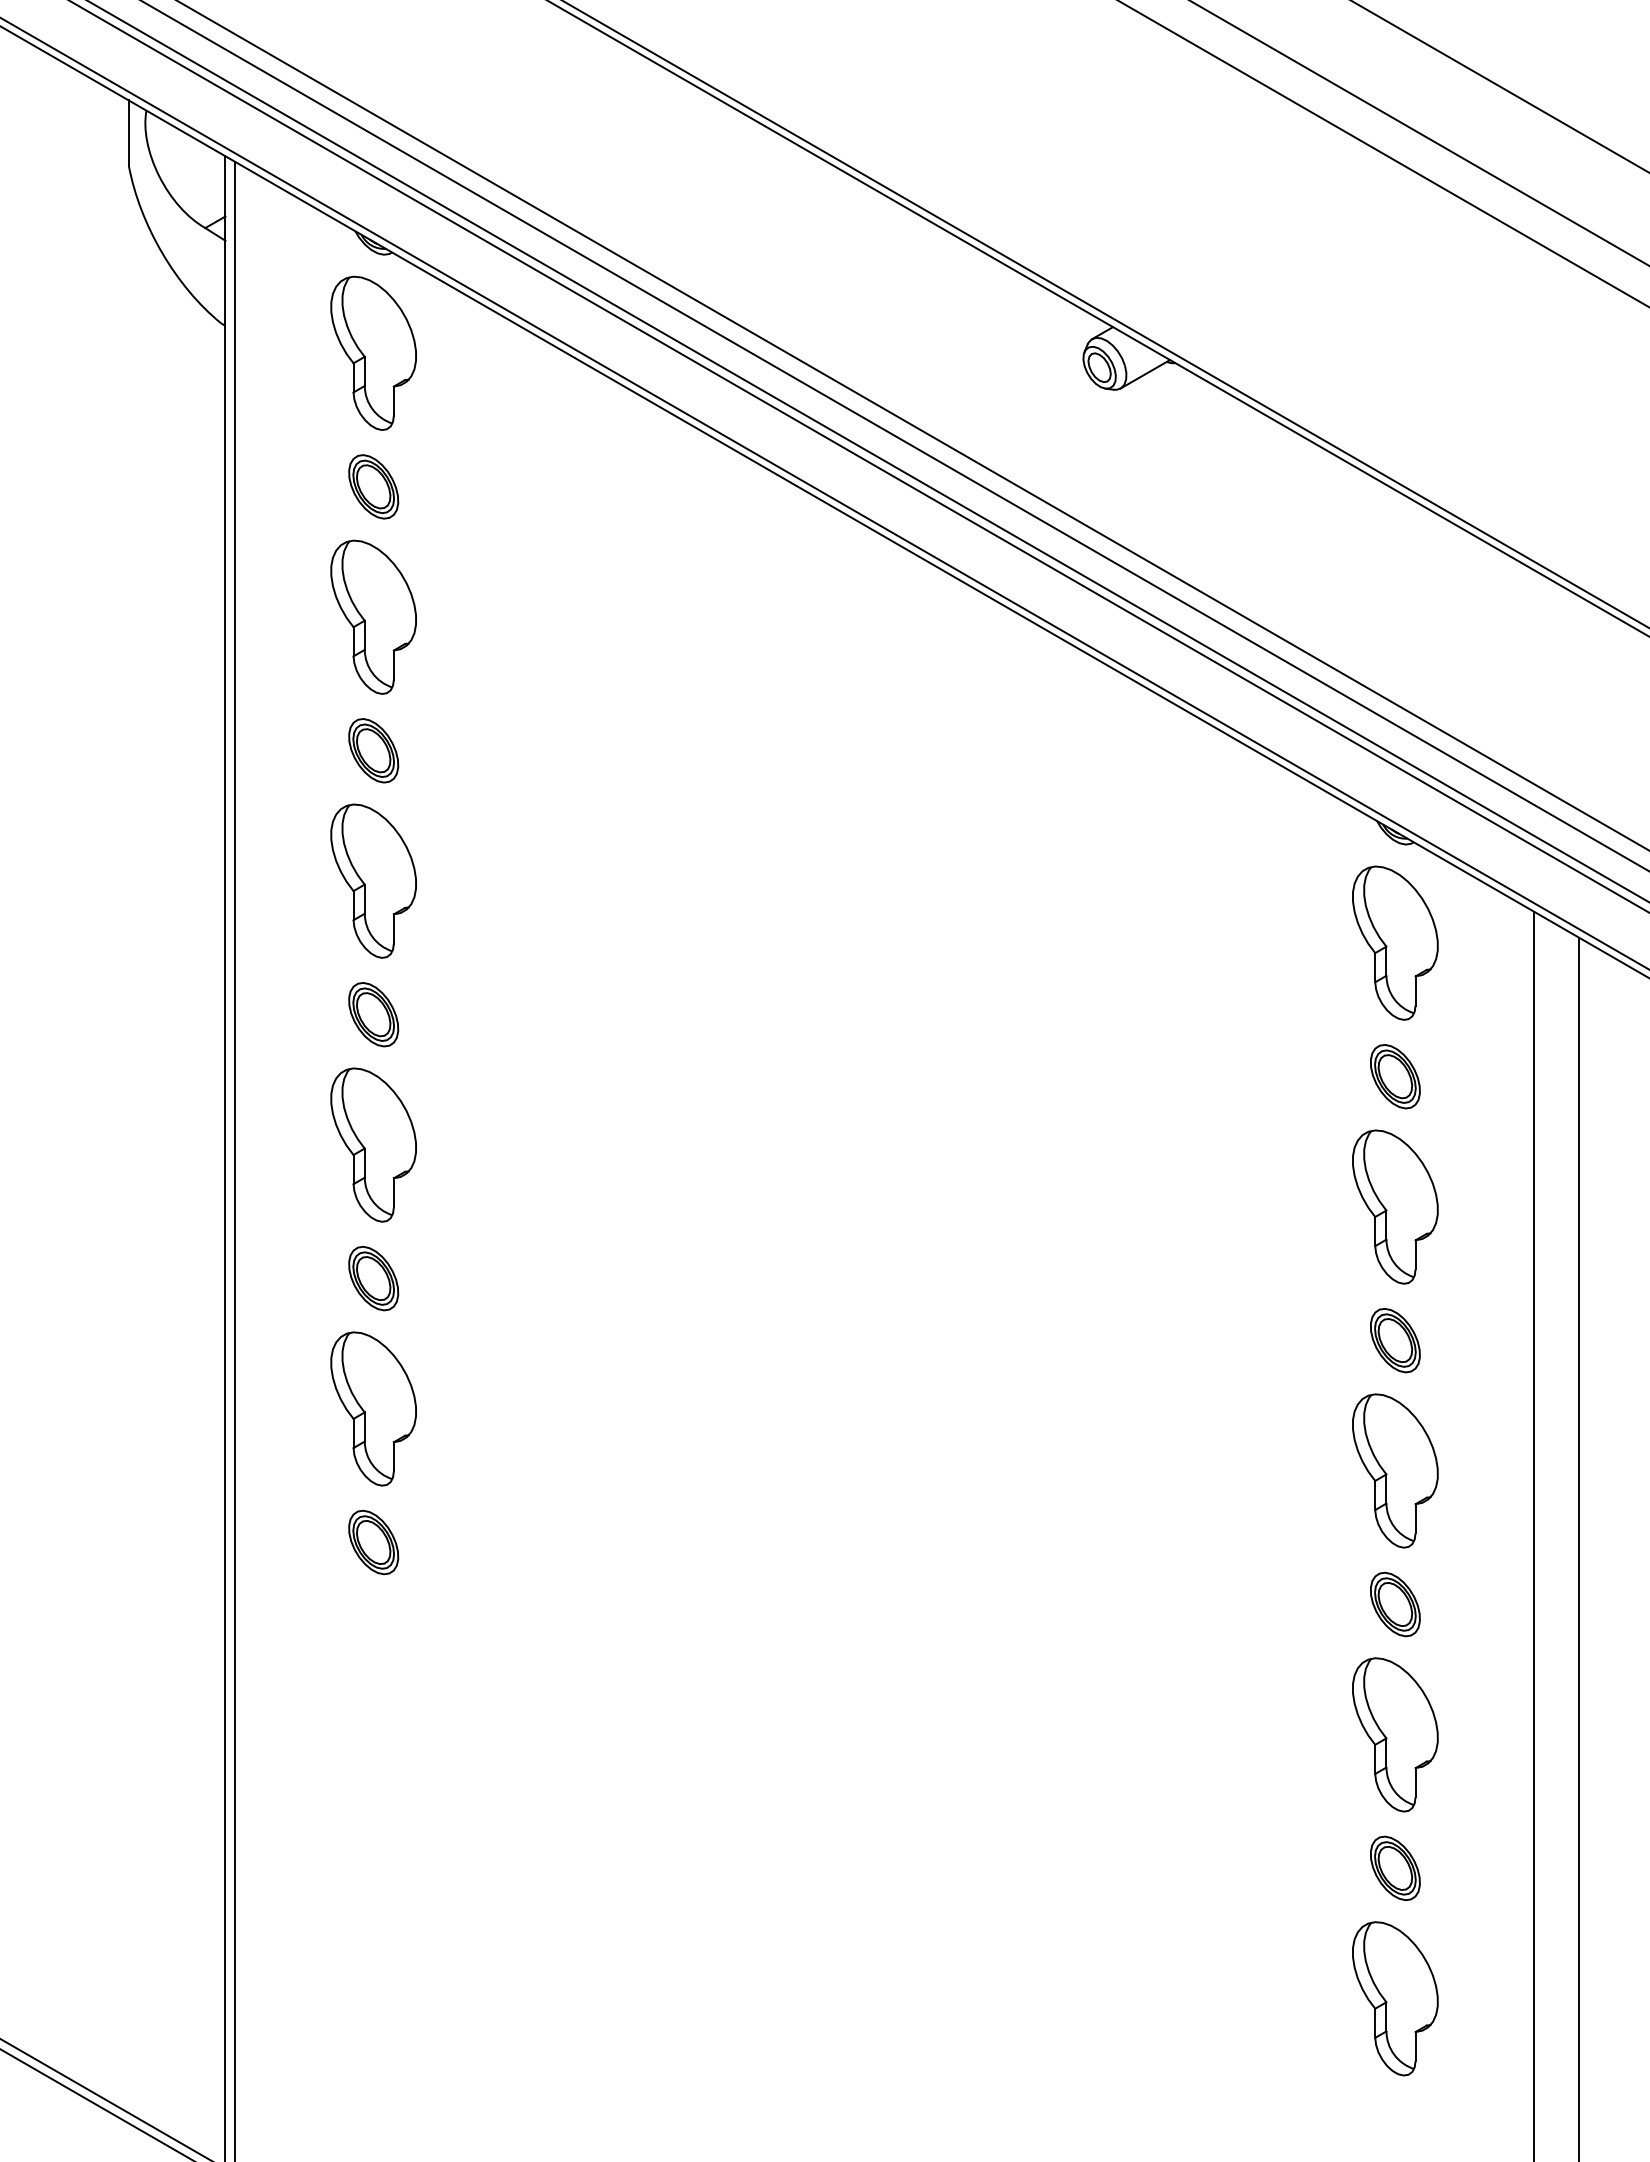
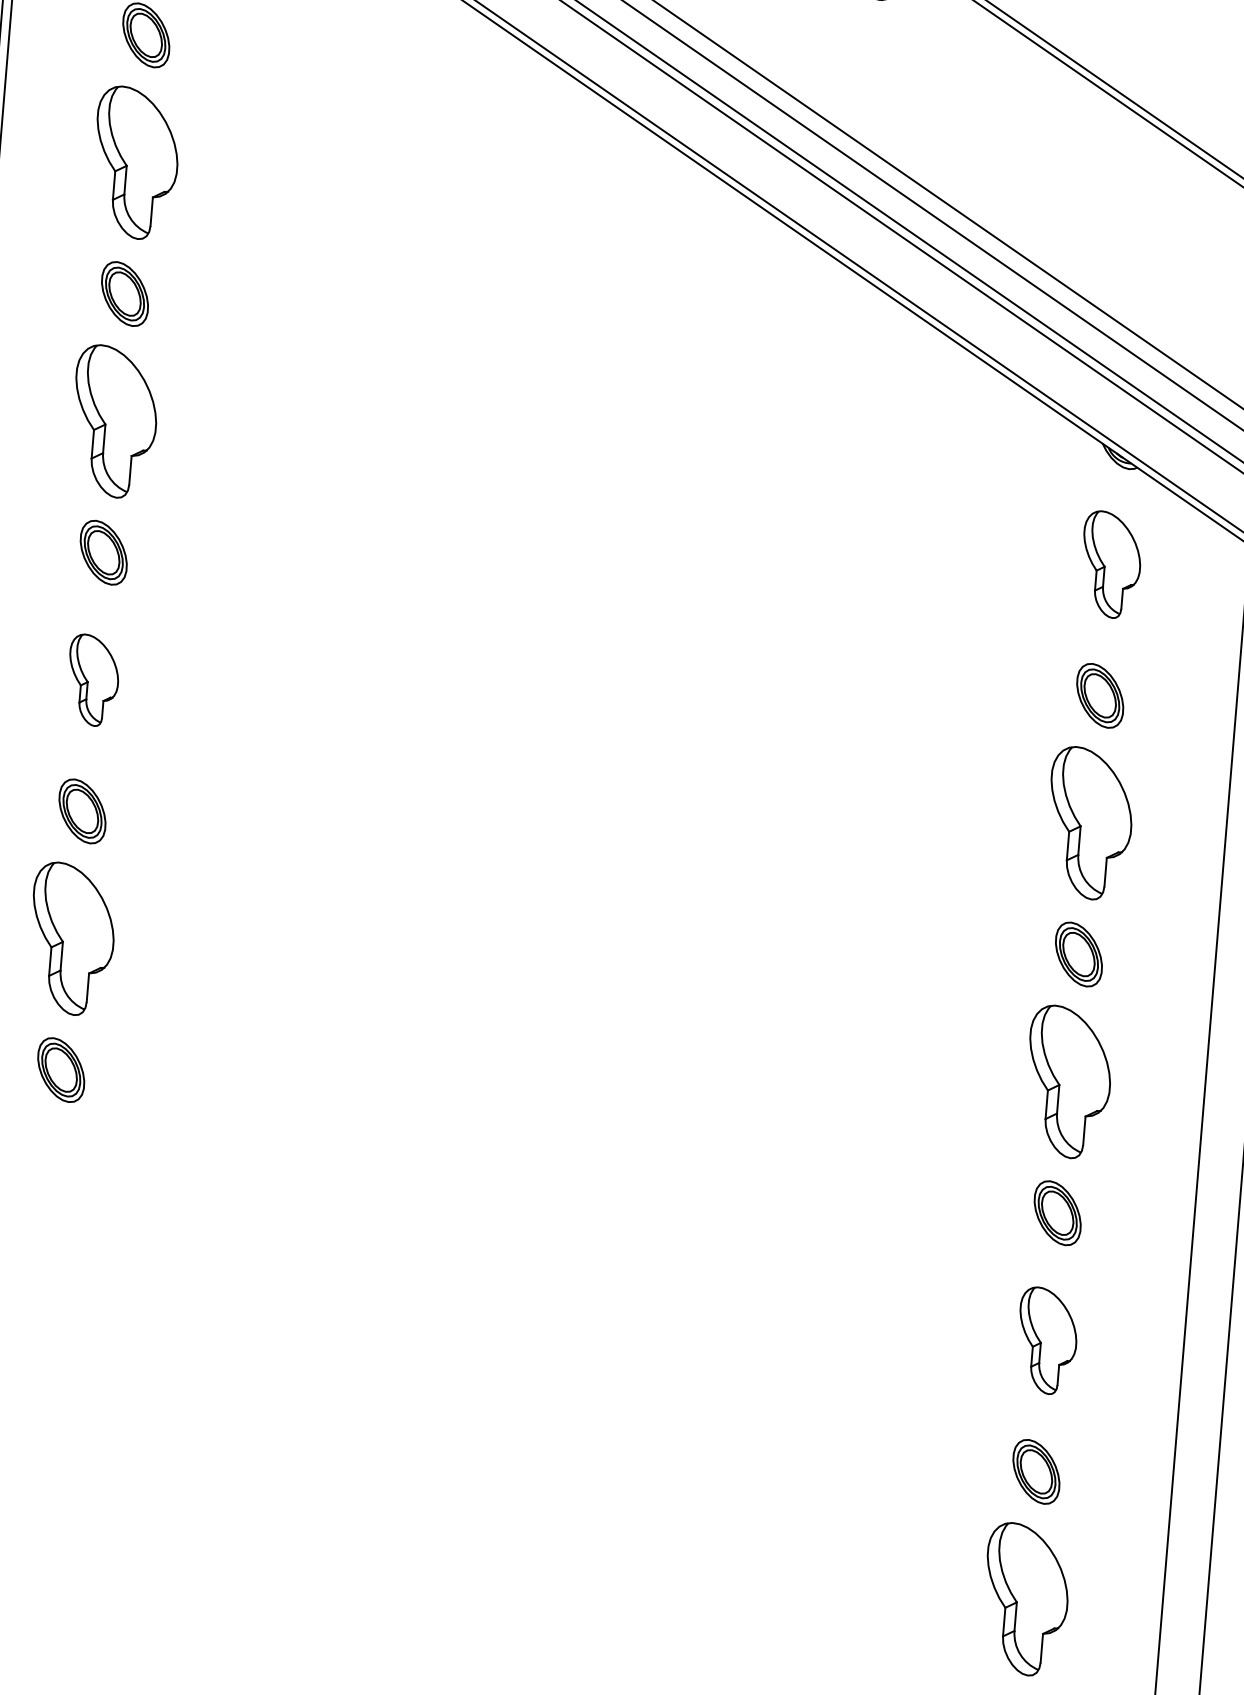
part: (1395, 942) -> (1111, 564), size x0.7
part: (373, 1144) -> (93, 679), size x0.6
part: (1395, 1734) -> (1047, 1340), size x0.7

